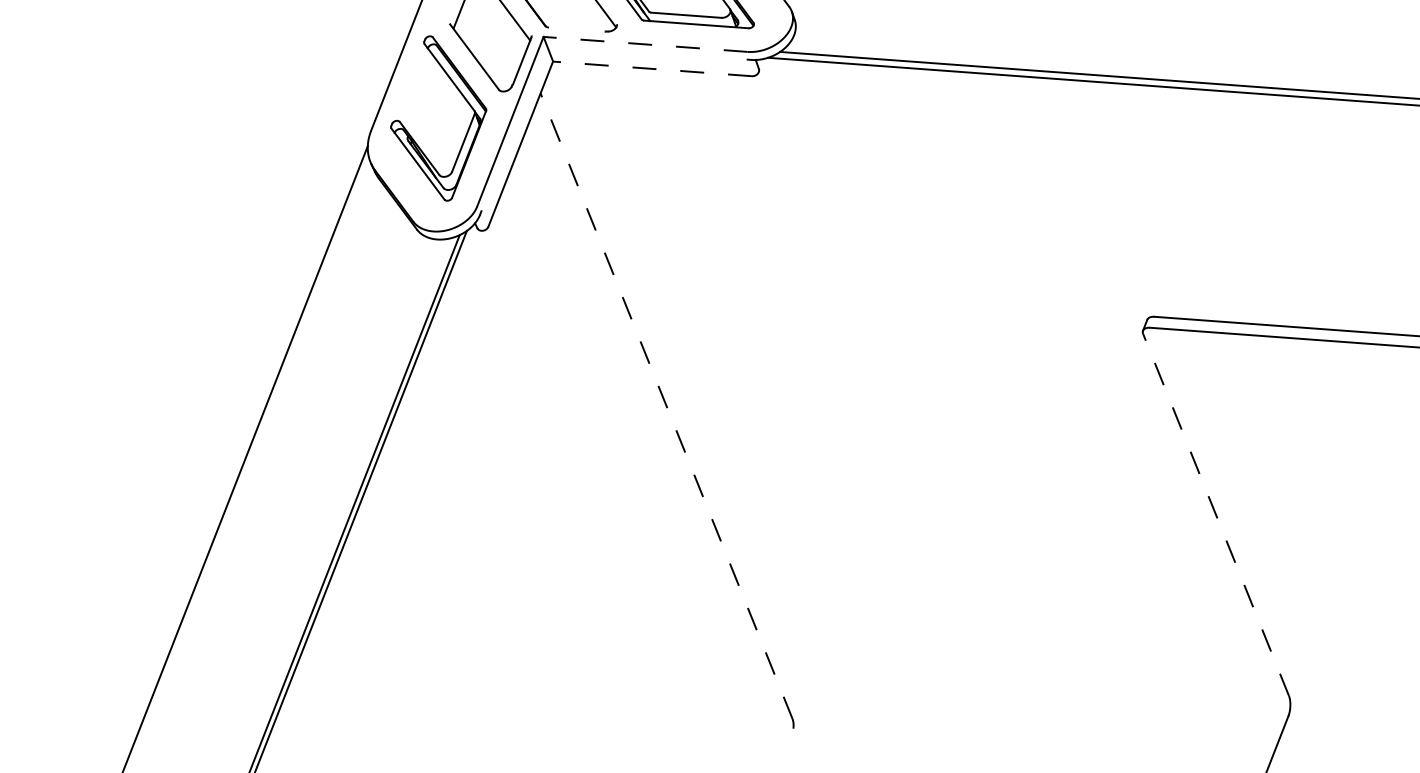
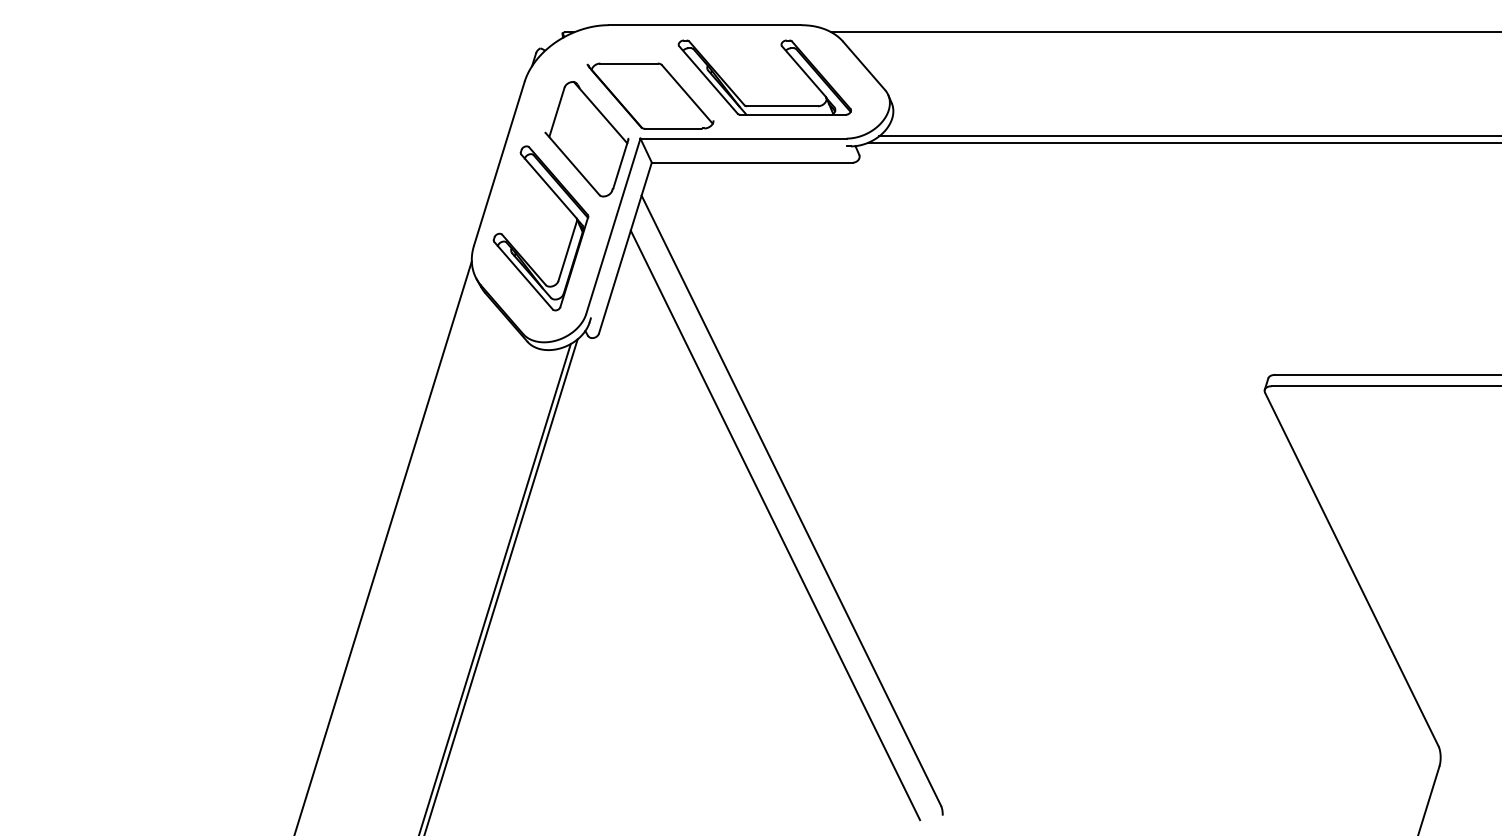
line: (577, 29) -> (673, 128), added
line: (645, 44) -> (743, 138), dashed -> solid
line: (652, 68) -> (752, 162), dashed -> solid
line: (666, 405) -> (791, 500), dashed -> solid
line: (649, 429) -> (775, 525), added
line: (1215, 514) -> (1351, 569), dashed -> solid

